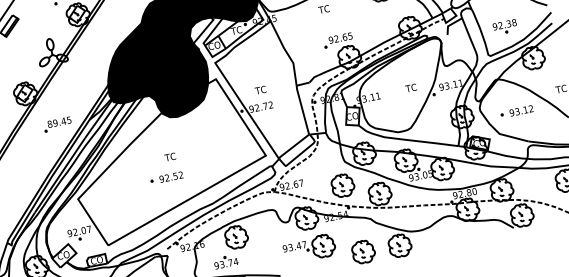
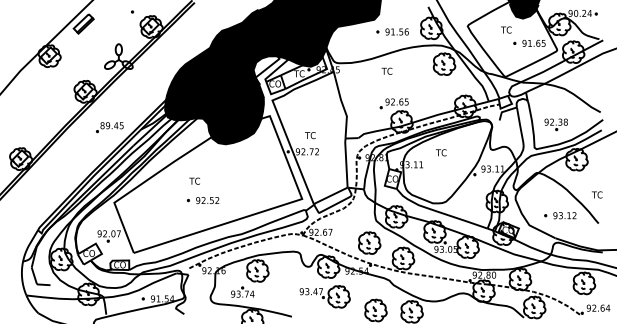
text: (411, 87) -> (441, 152), moved
part: (517, 111) -> (560, 215), moved
text: (169, 156) -> (194, 180), moved

